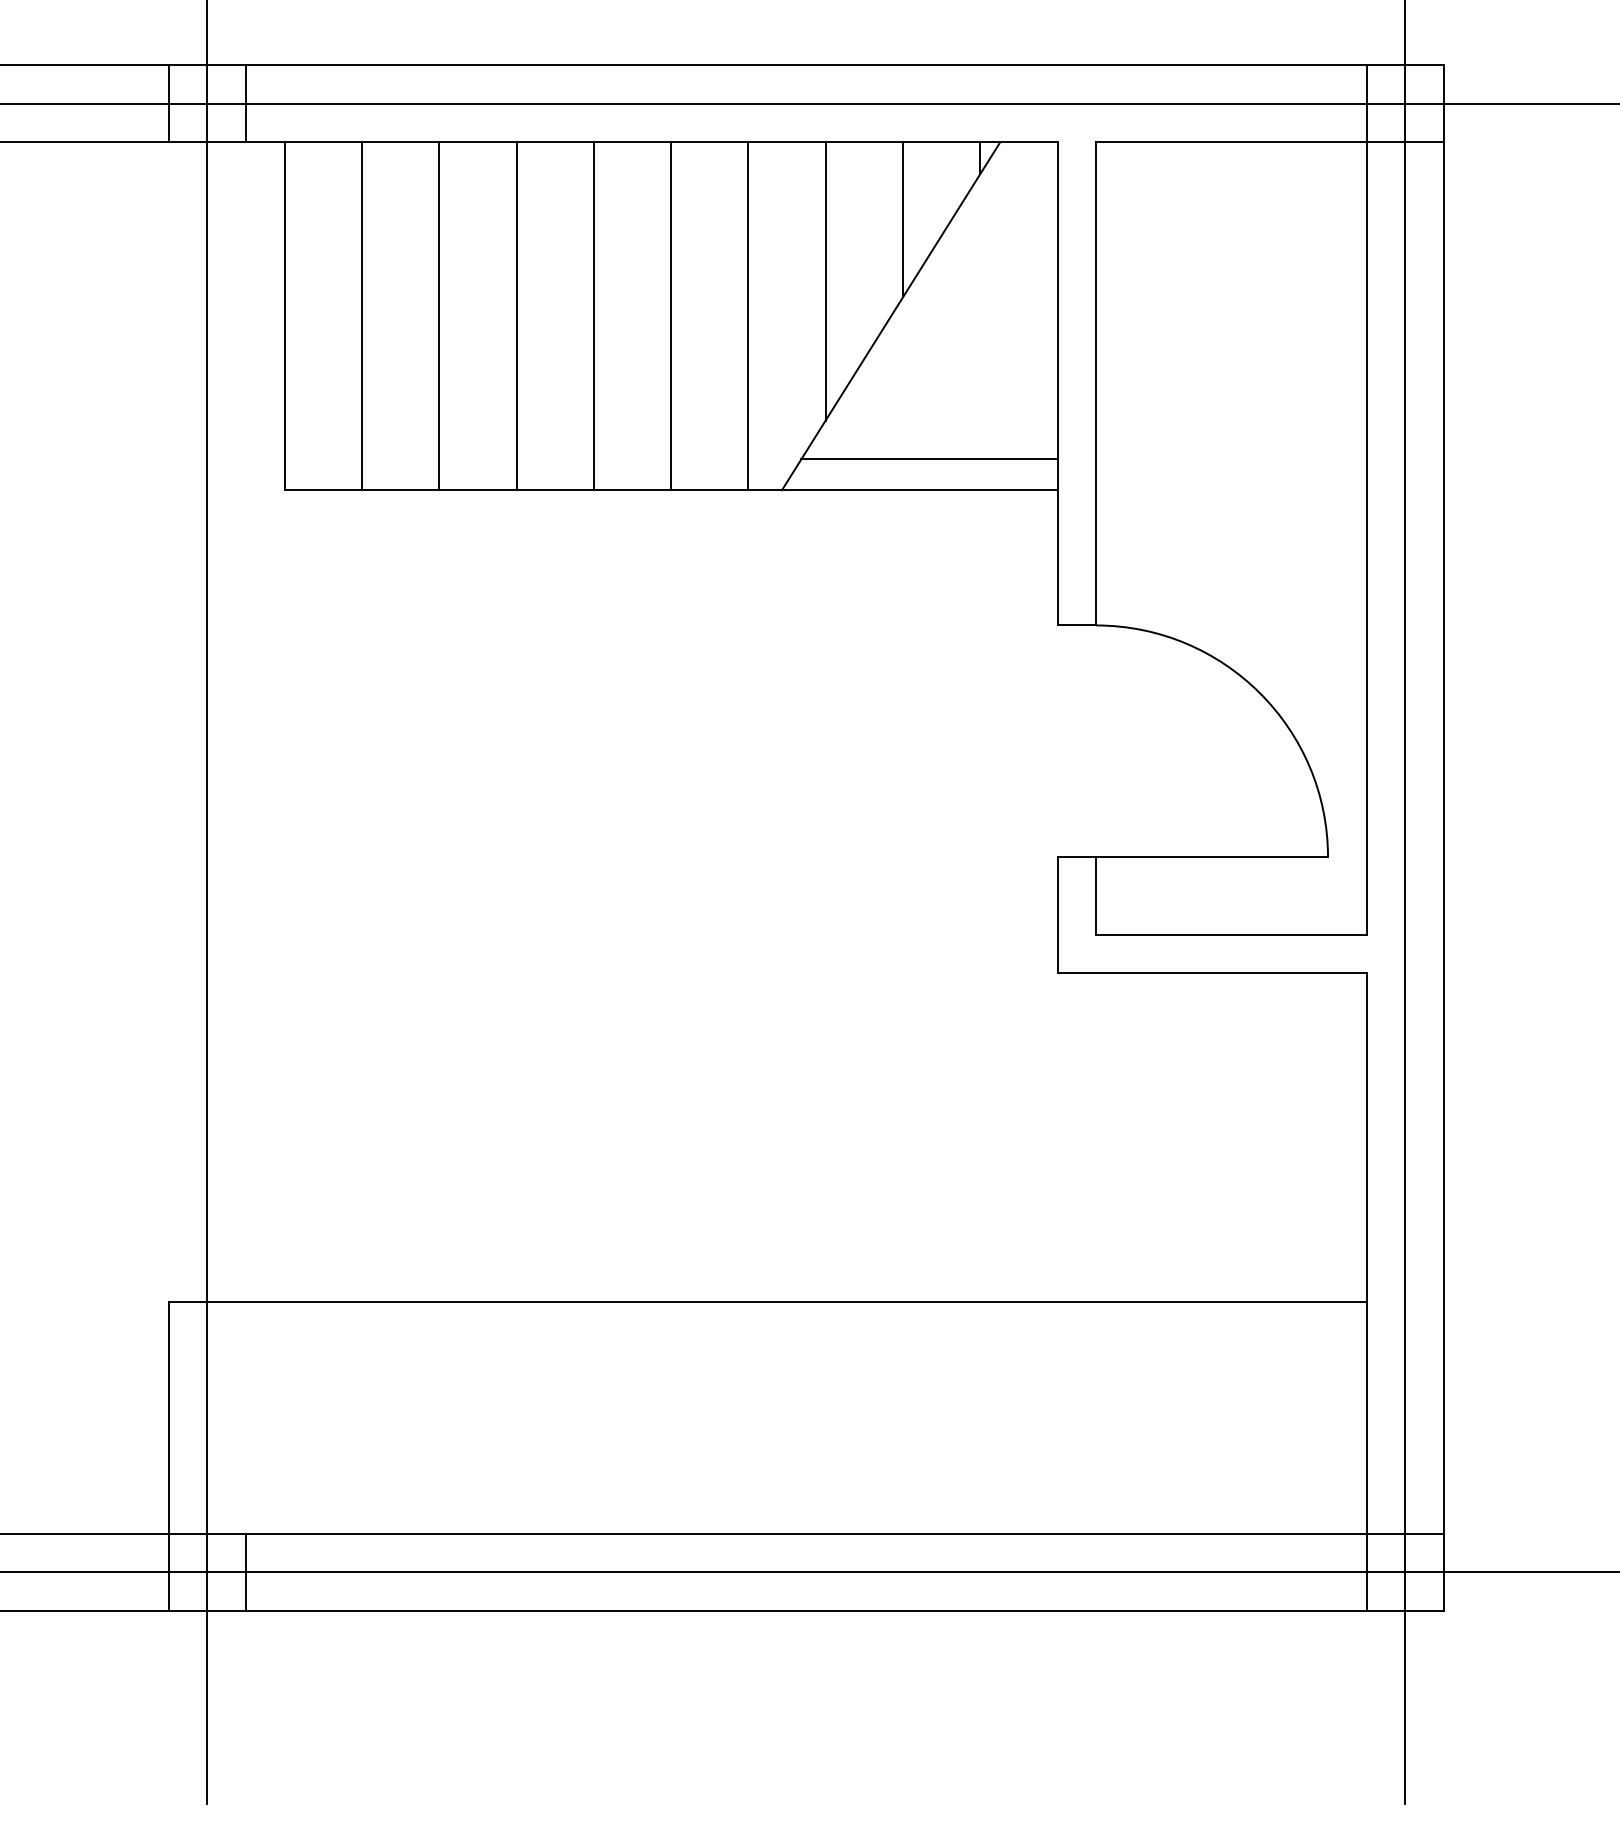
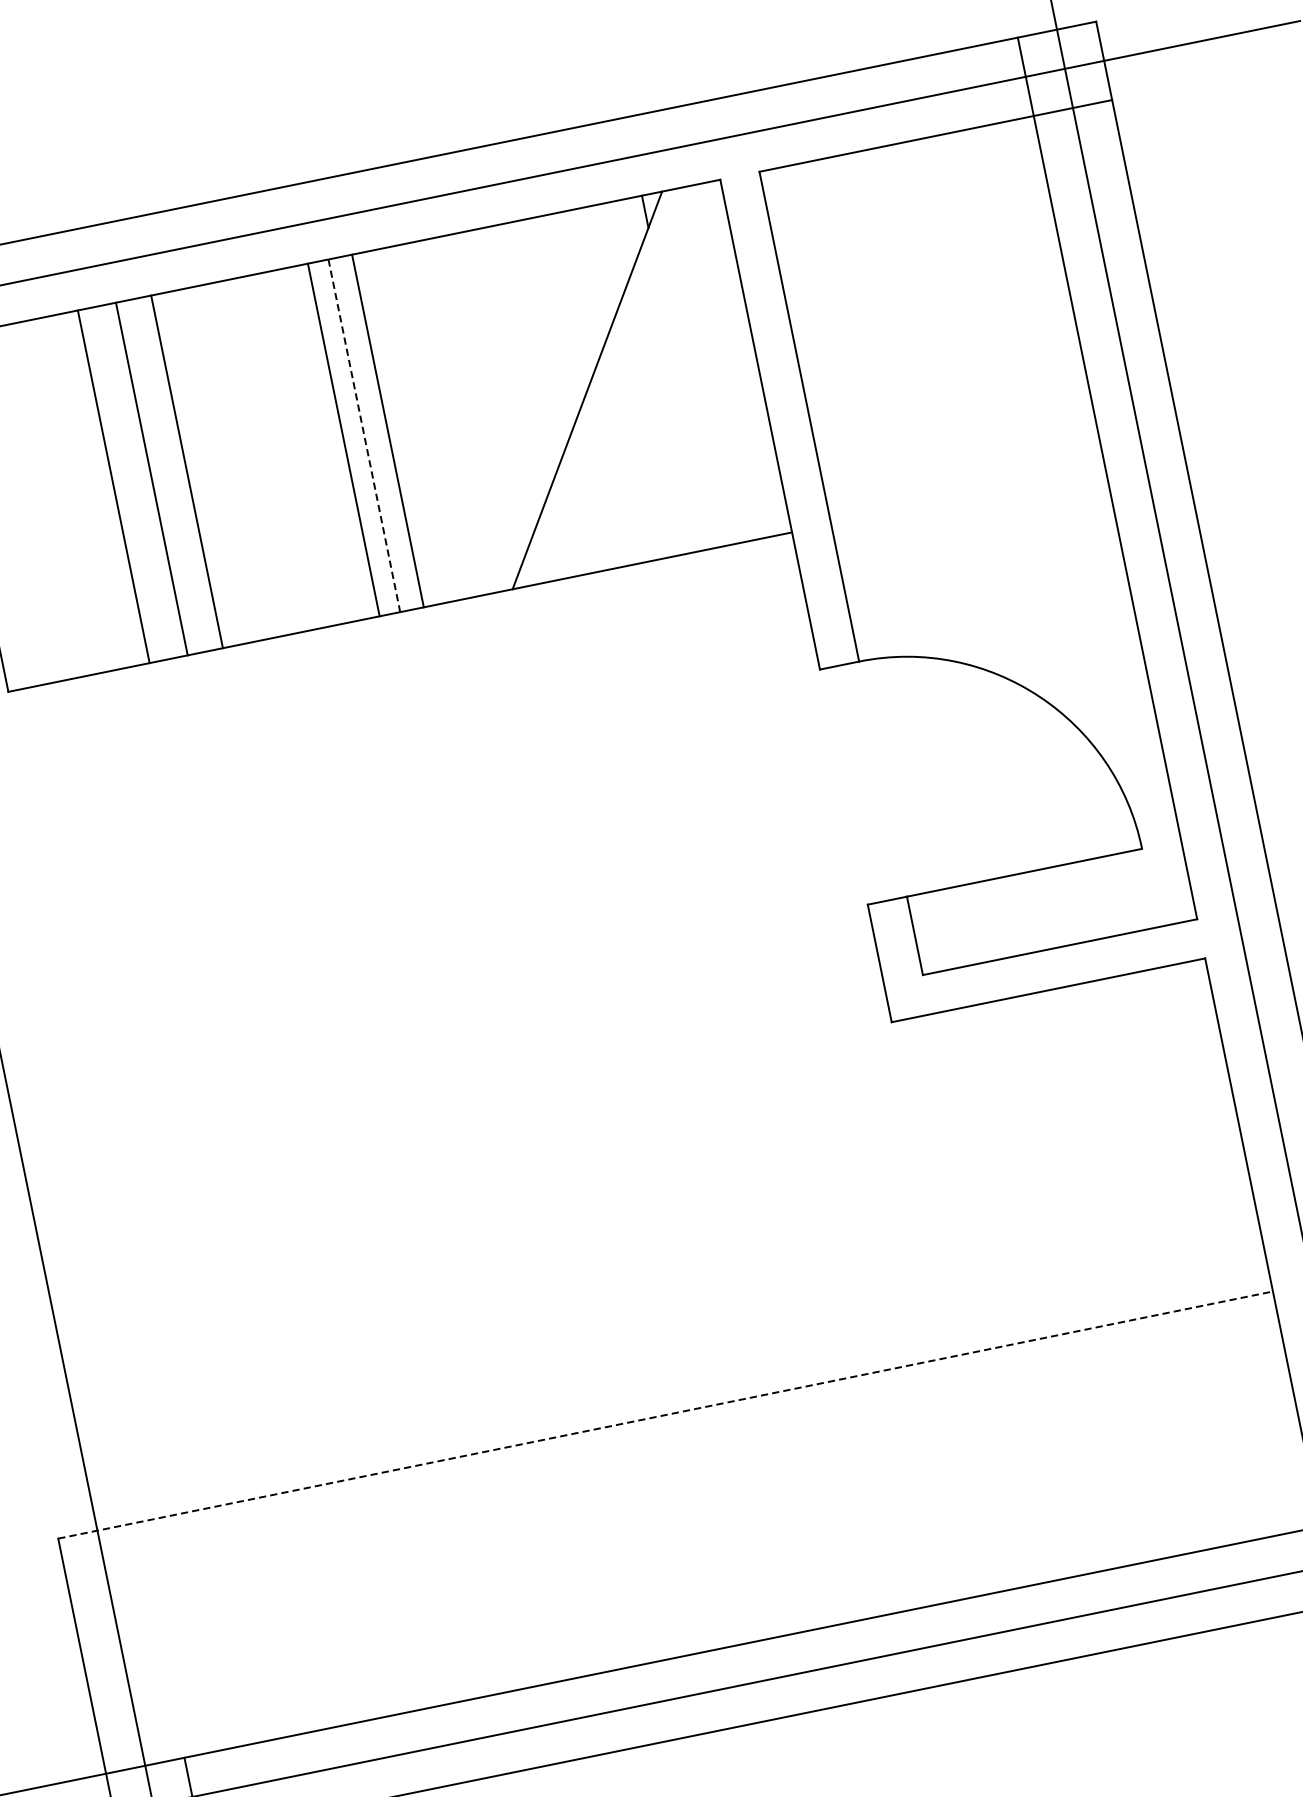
line: (902, 219) -> (579, 289), removed
line: (825, 281) -> (513, 368), removed
line: (361, 316) -> (113, 487), moved
line: (439, 316) -> (187, 472), moved
line: (516, 316) -> (151, 479), moved
line: (593, 316) -> (343, 440), moved
line: (671, 316) -> (364, 435), solid -> dashed
line: (748, 316) -> (388, 431), moved
line: (929, 459) -> (655, 527), removed
line: (767, 1301) -> (665, 1414), solid -> dashed

